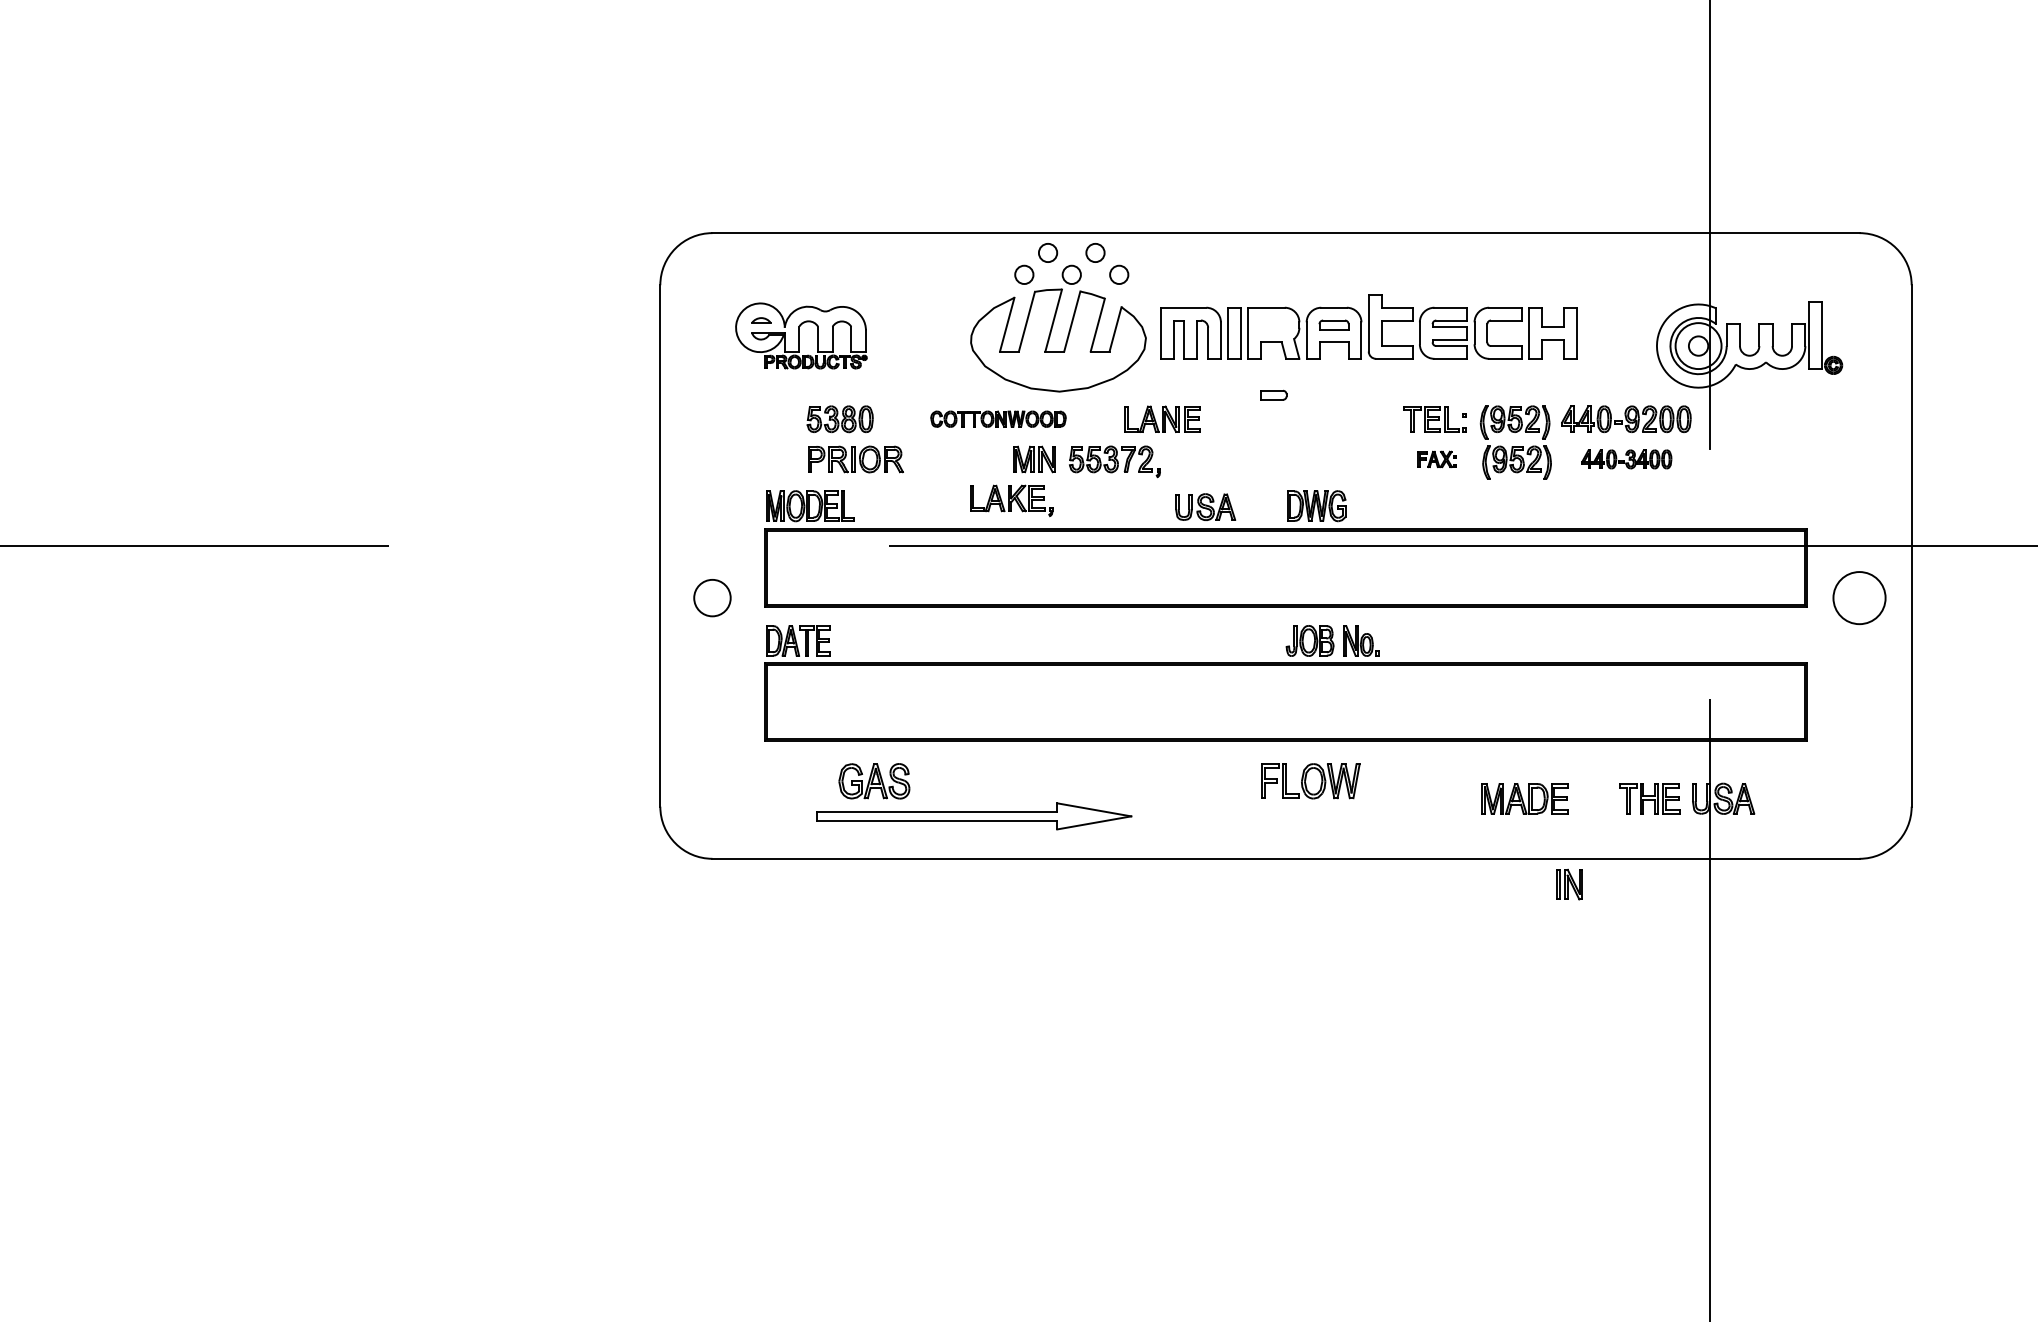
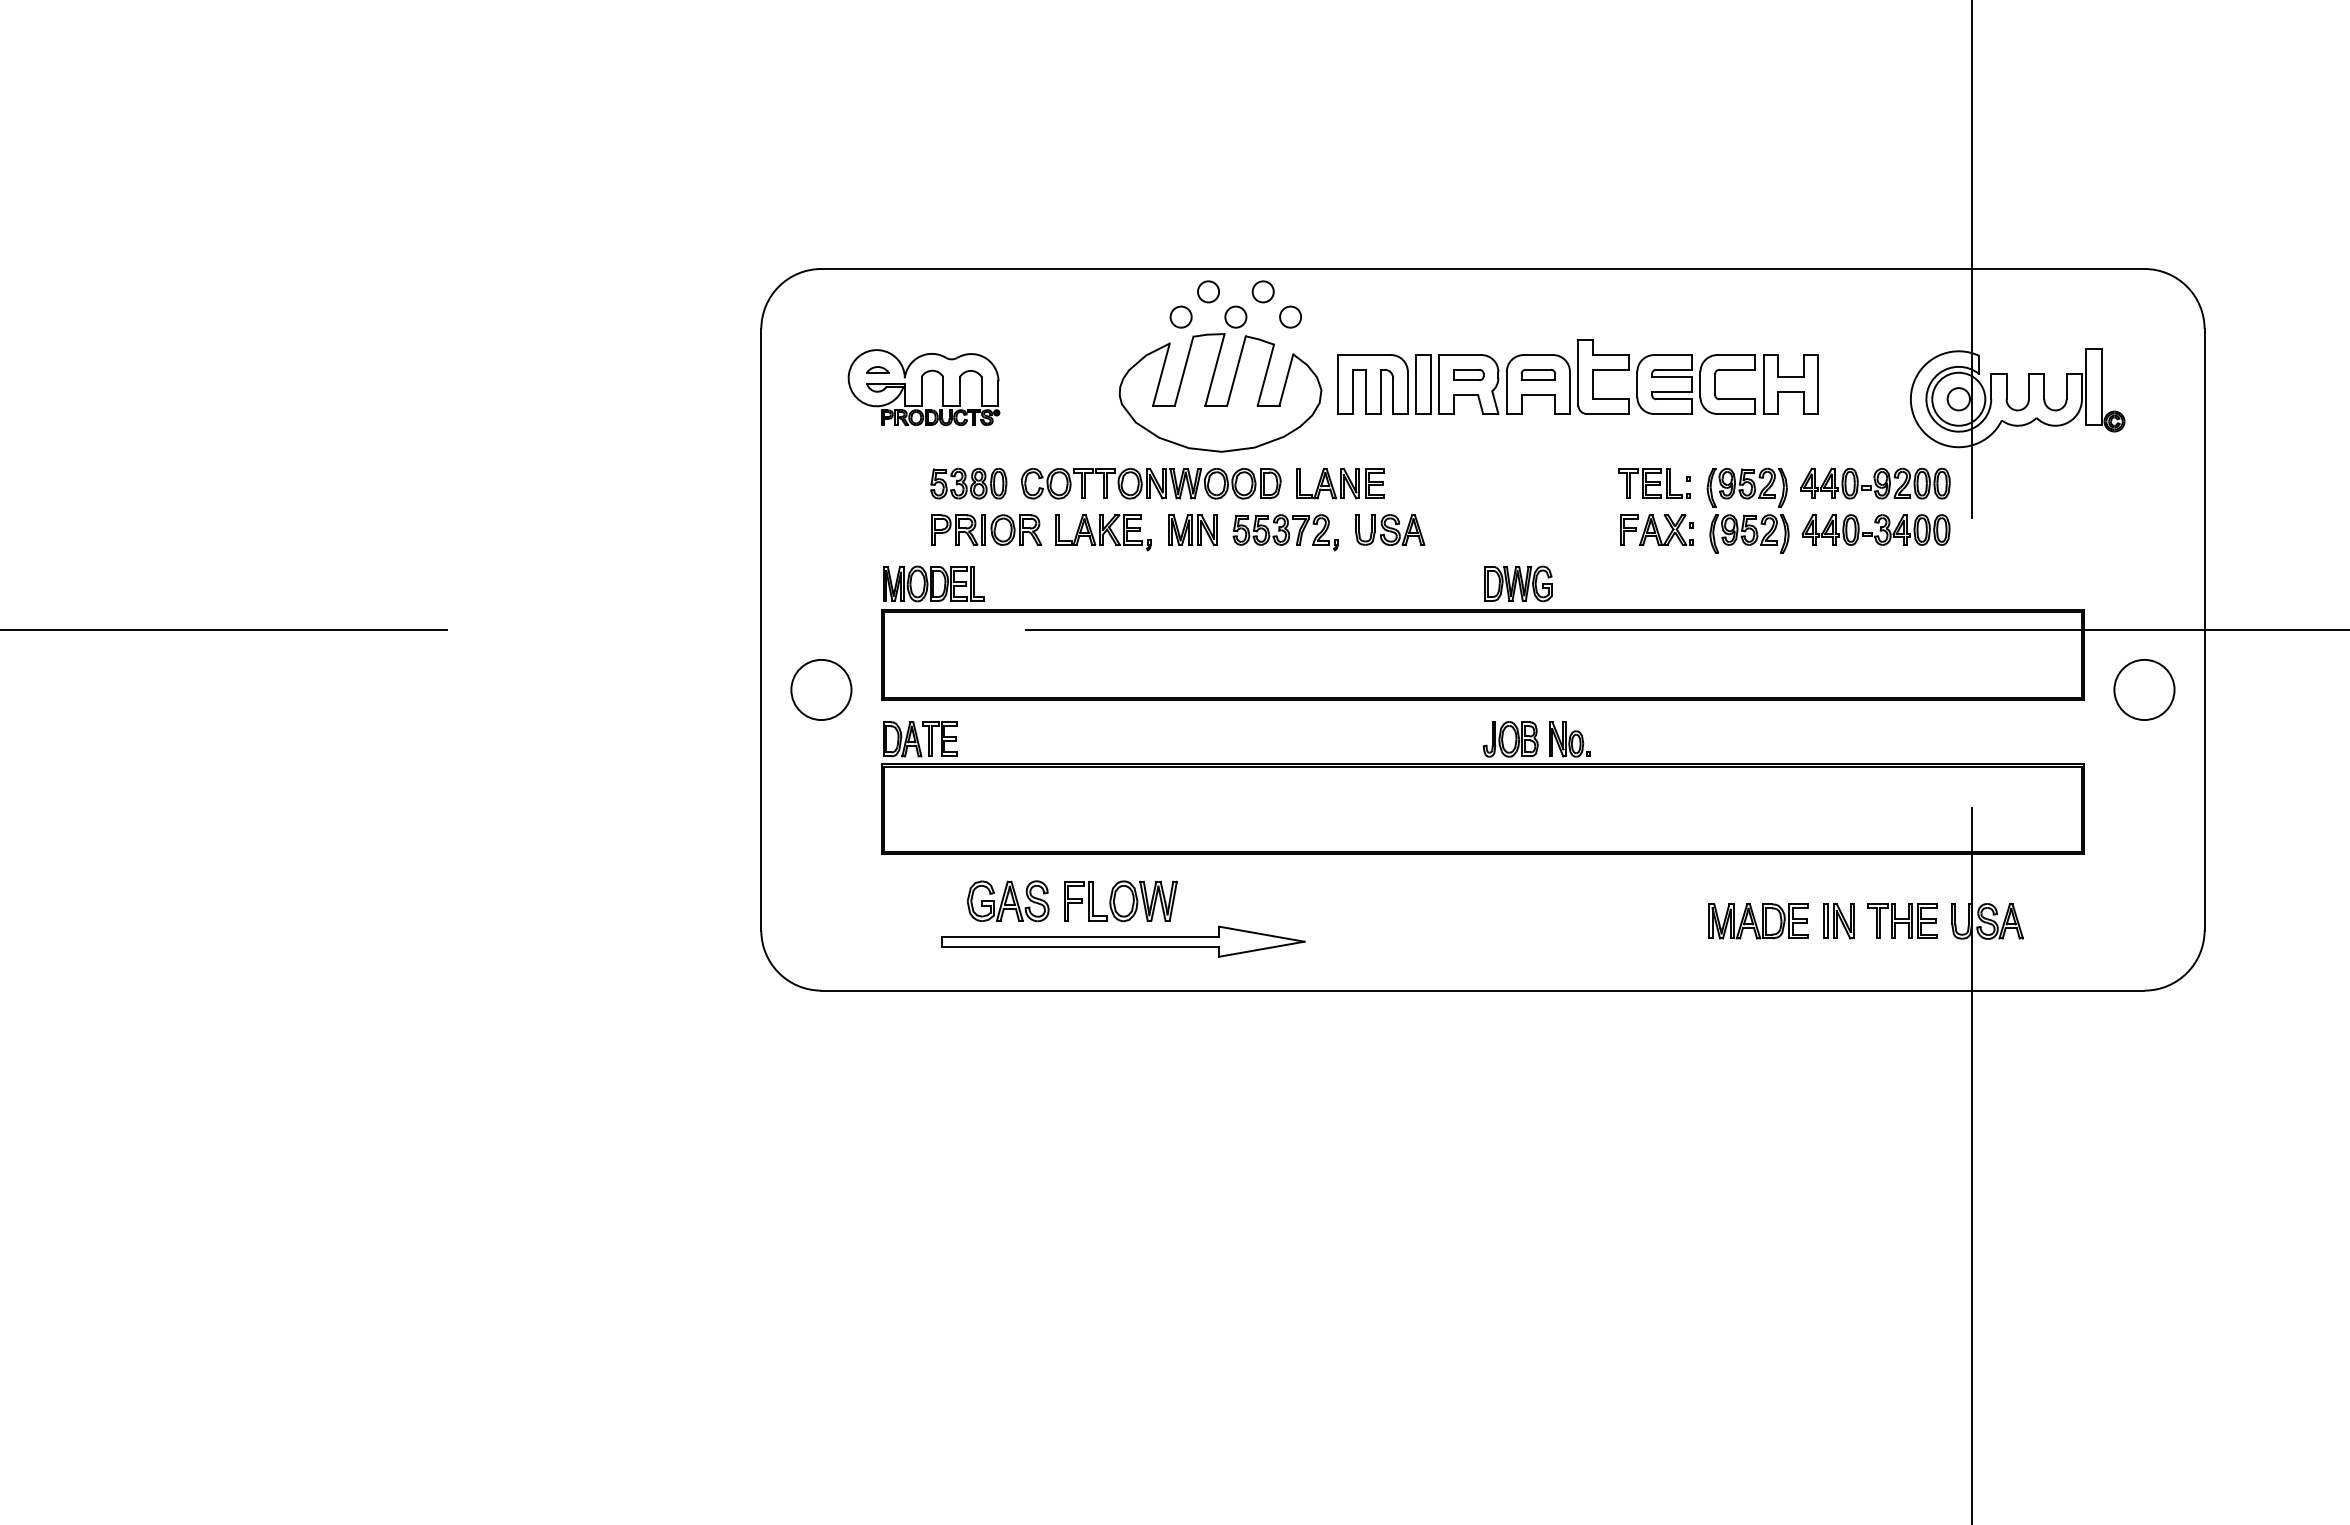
part: (1273, 395) -> (1468, 375), moved
part: (998, 419) -> (1151, 483), size x1.67
part: (1436, 458) -> (1656, 529), size x1.67
part: (1626, 458) -> (1875, 529), size x1.43
part: (1011, 500) -> (1103, 532), moved
part: (1205, 506) -> (1390, 529), moved
circle: (712, 597) -> (821, 689), size x1.43
part: (1310, 781) -> (1120, 901), moved
part: (1569, 884) -> (1838, 921), moved

